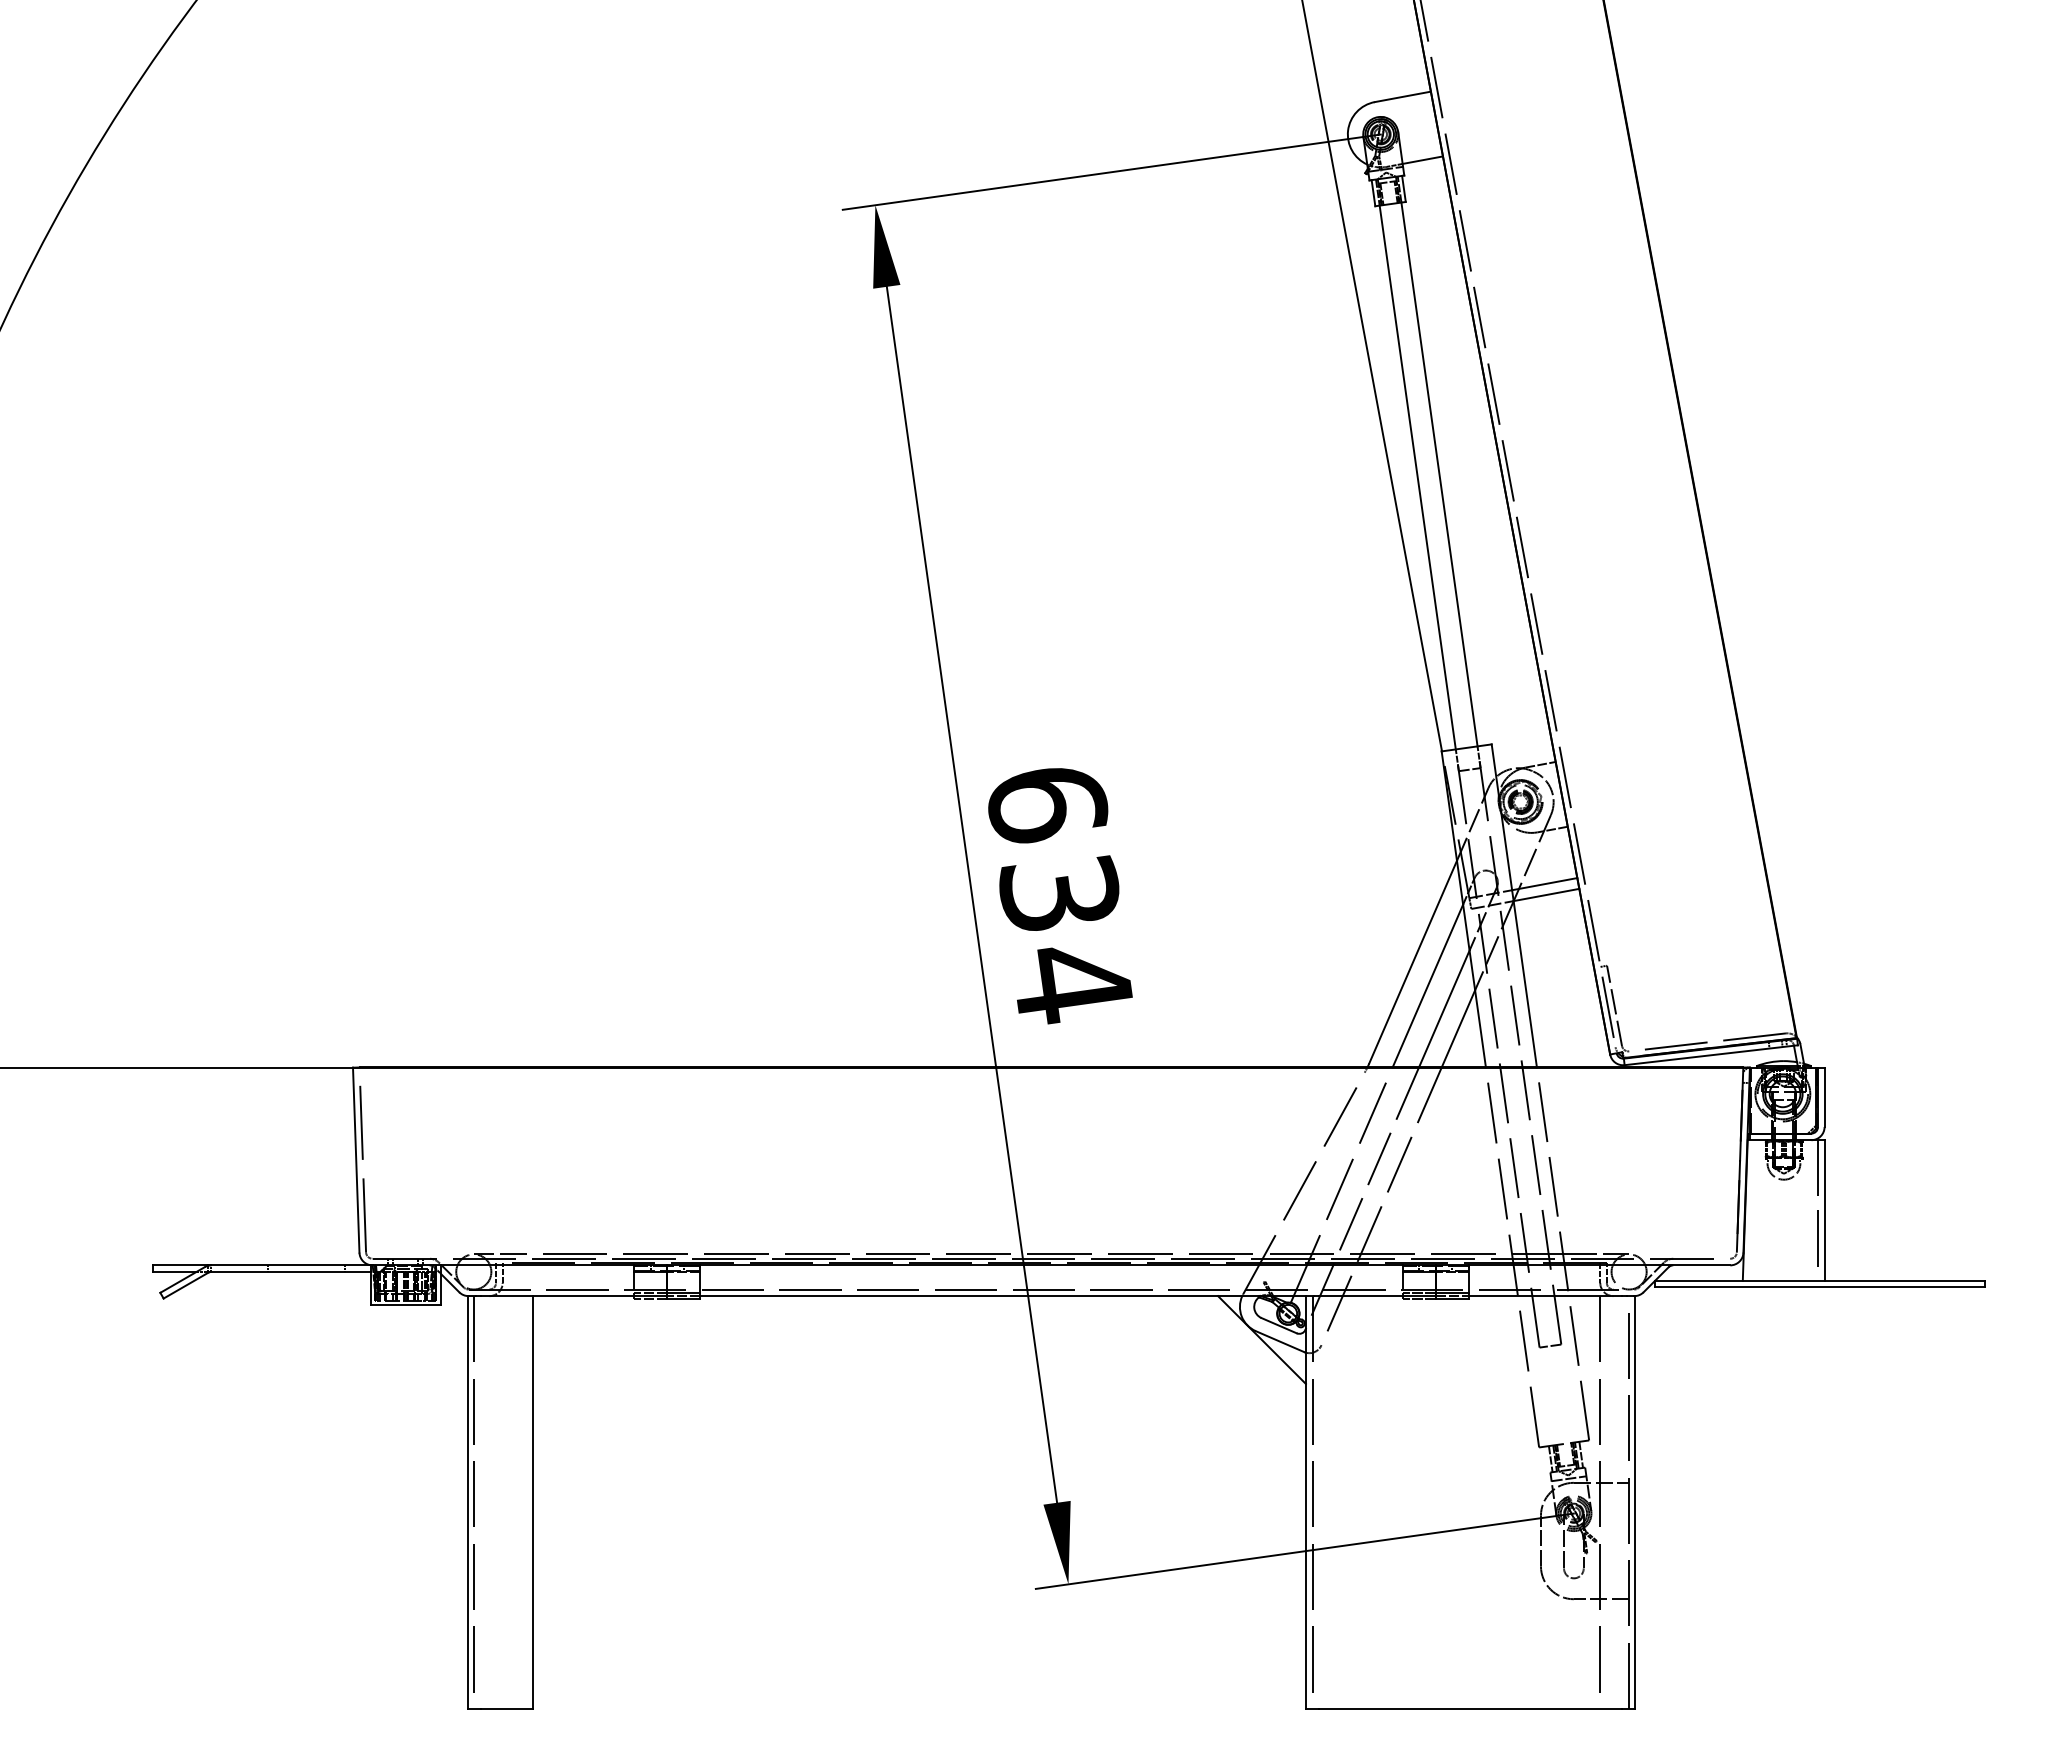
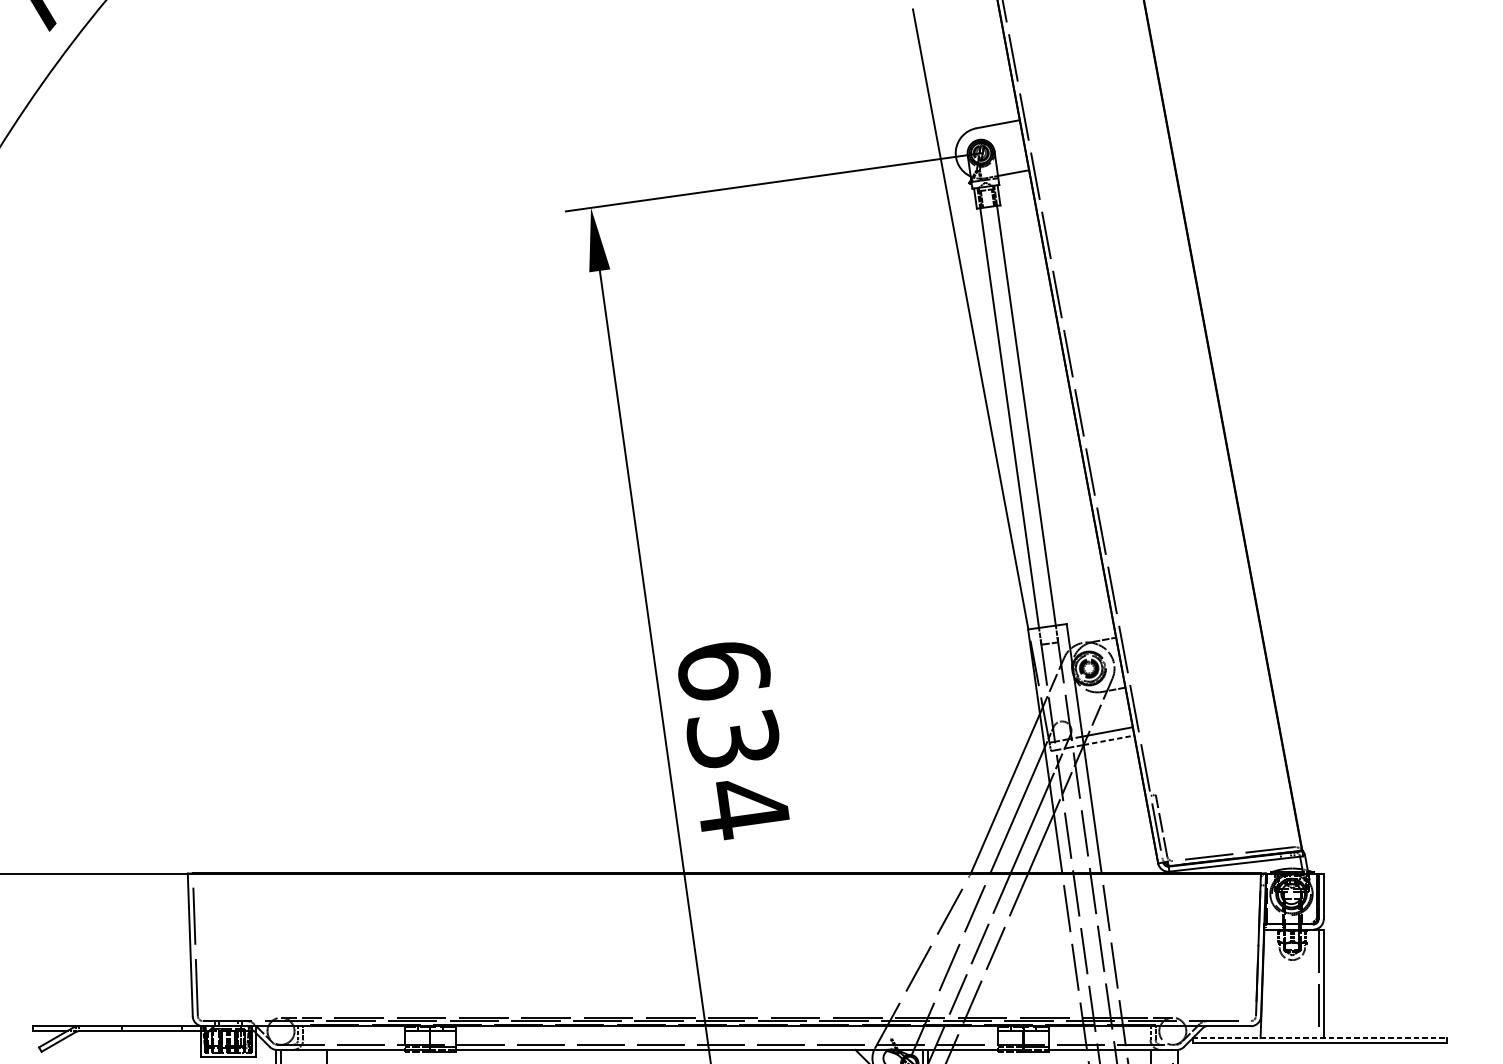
line: (1546, 894) -> (1109, 739), solid -> dashed
line: (1819, 1280) -> (1319, 1037), solid -> dashed

